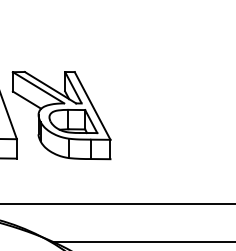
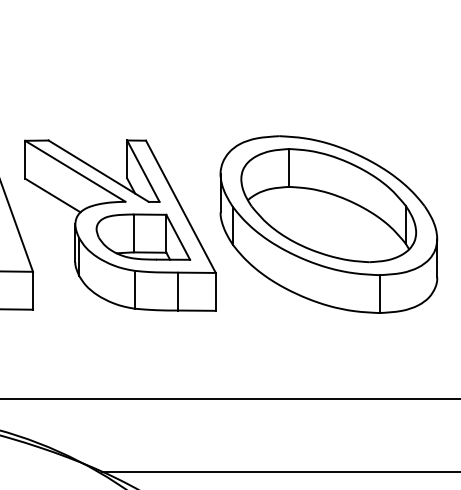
part: (168, 114) -> (329, 223), added

